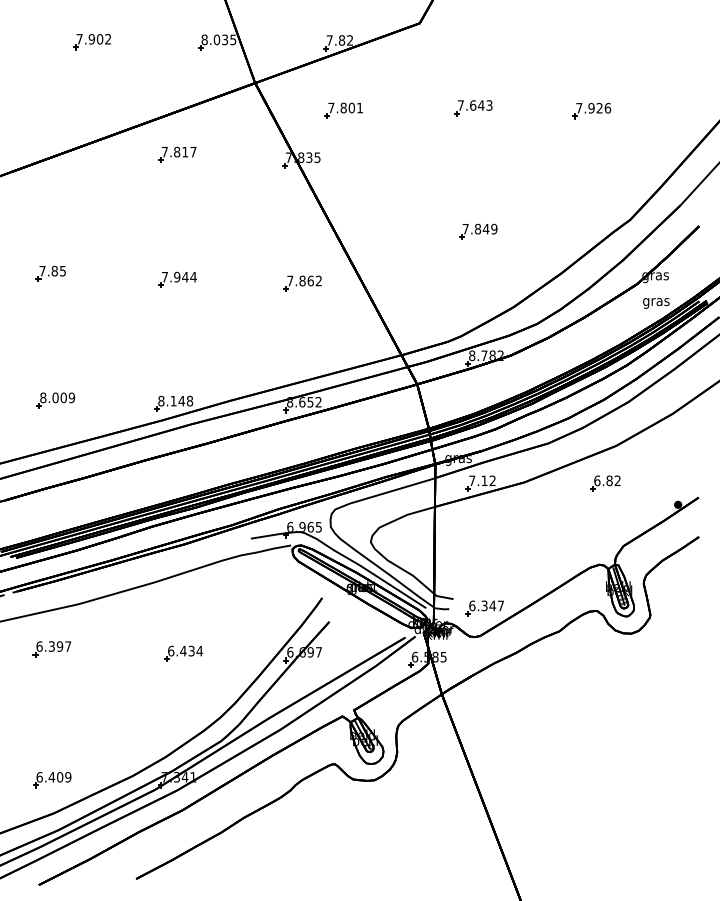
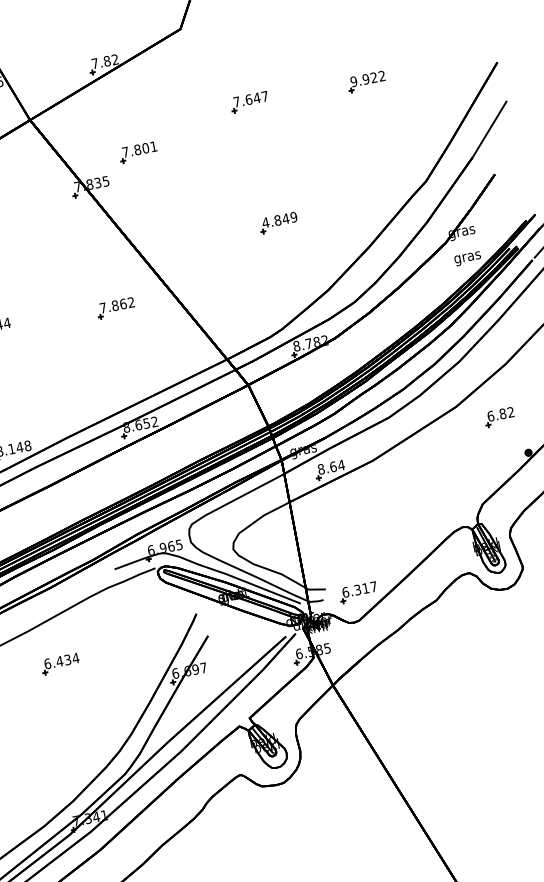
text: (489, 105) -> (265, 96), 7.643 -> 7.647
text: (593, 107) -> (367, 78), 7.926 -> 9.922
part: (343, 110) -> (138, 152), moved
text: (465, 229) -> (265, 223), 7.849 -> 4.849
text: (482, 480) -> (331, 466), 7.12 -> 8.64
part: (605, 483) -> (499, 417), moved
text: (492, 605) -> (365, 588), 6.347 -> 6.317
part: (183, 653) -> (60, 663), moved

